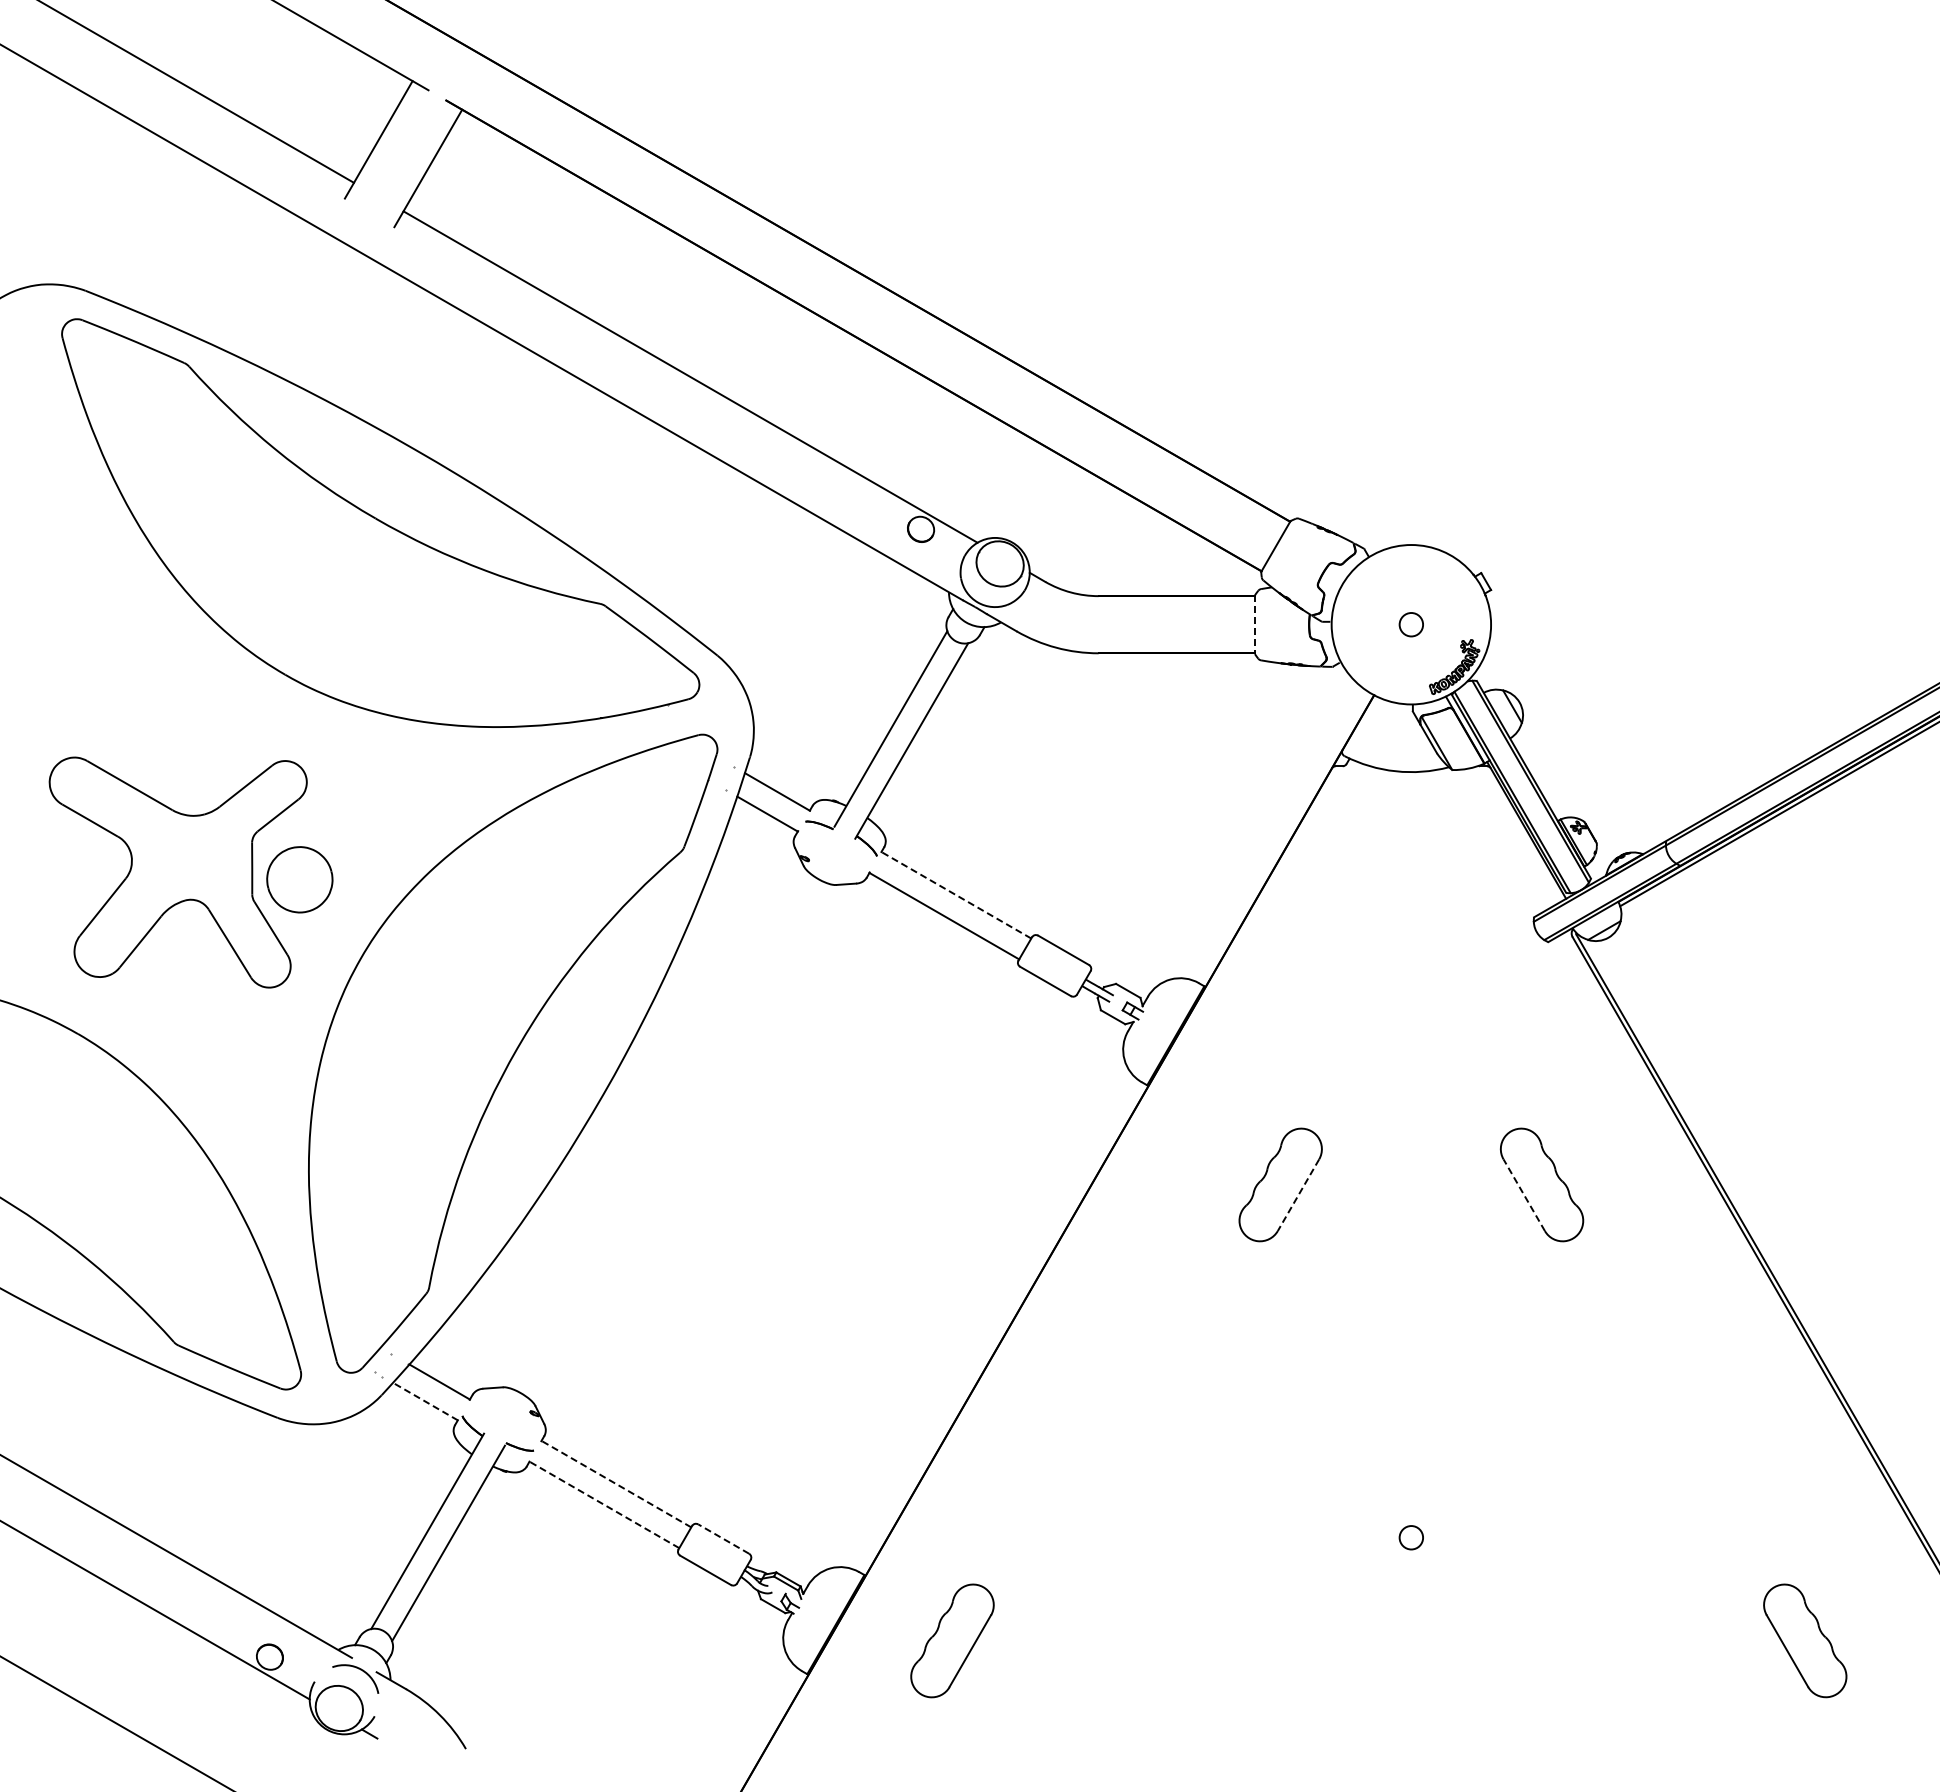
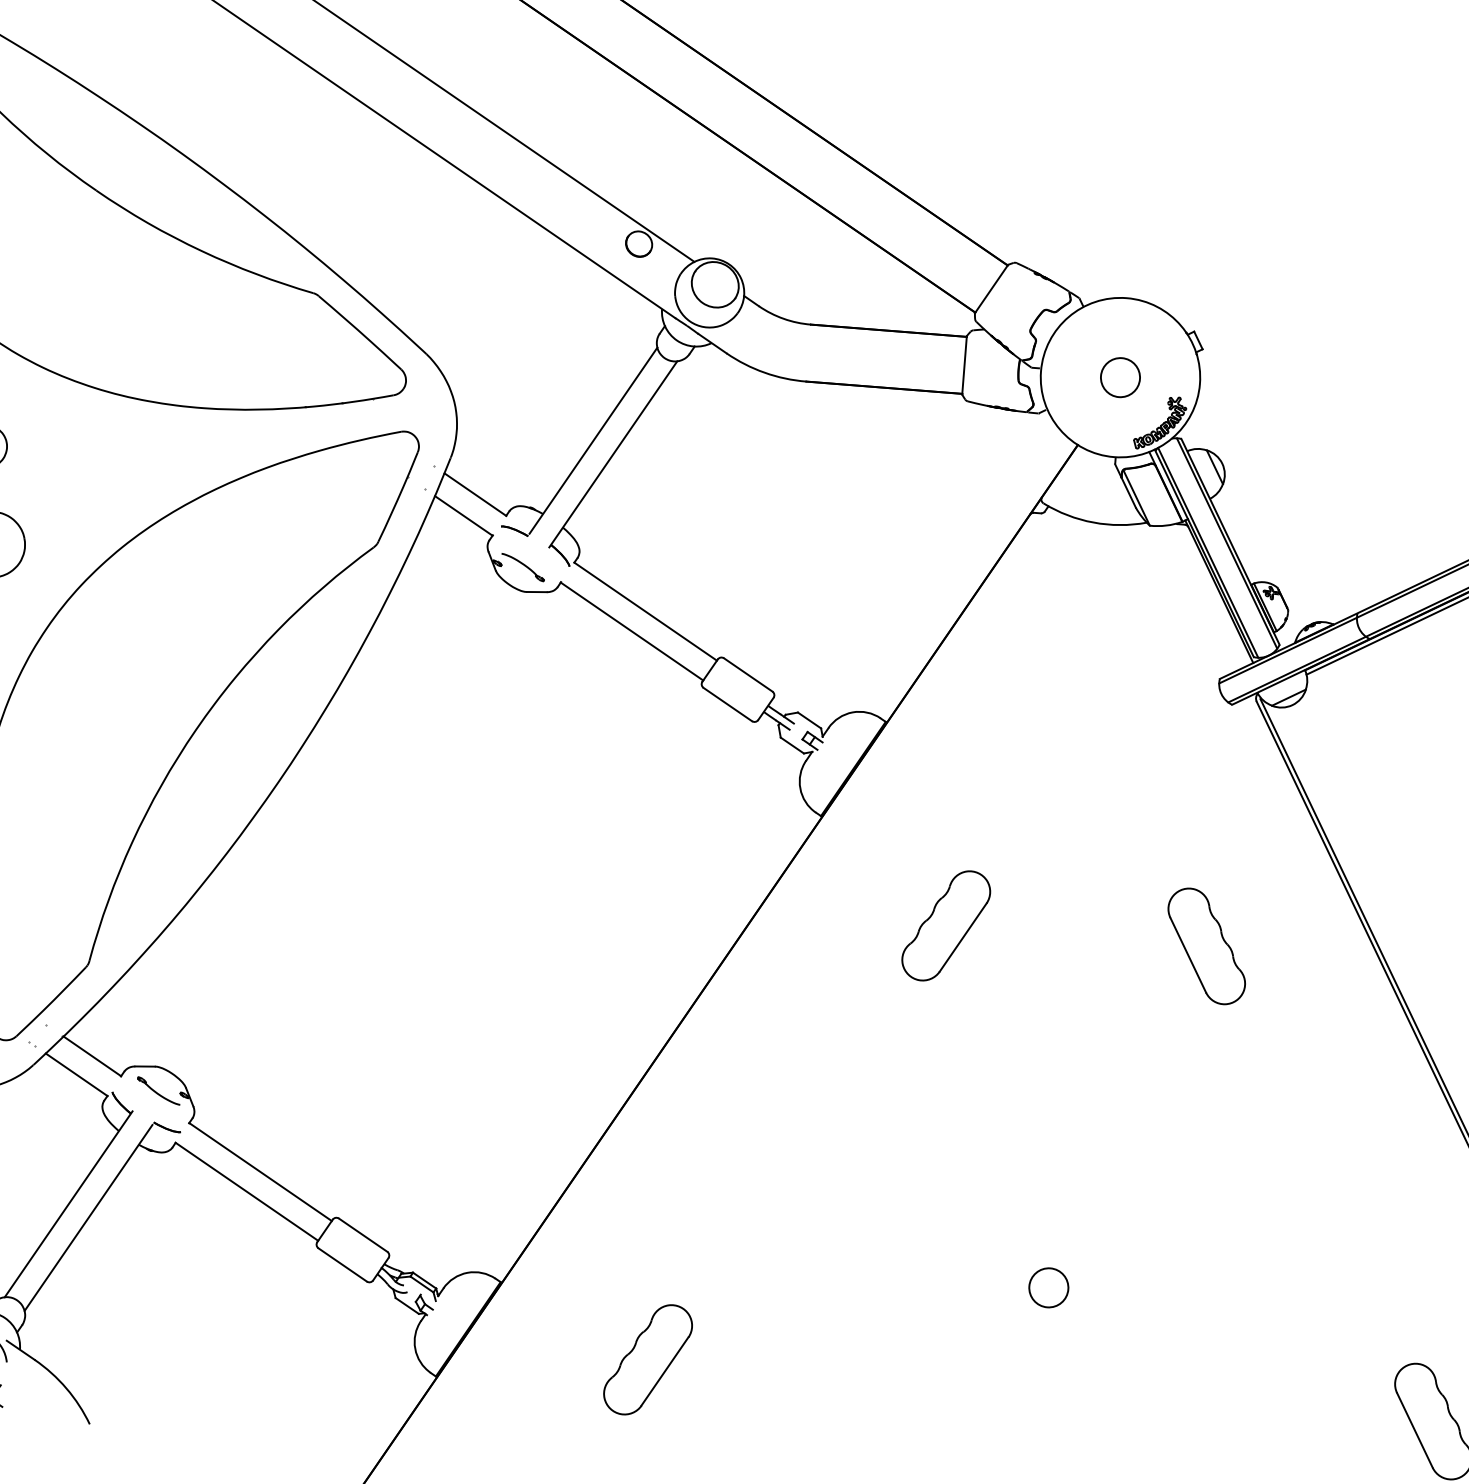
circle: (1410, 624) -> (1119, 377), size x1.67
line: (1254, 625) -> (964, 366), dashed -> solid
part: (830, 860) -> (522, 567), added
line: (955, 895) -> (644, 611), dashed -> solid
line: (1524, 1194) -> (1188, 954), dashed -> solid
line: (1298, 1195) -> (963, 937), dashed -> solid
line: (425, 1401) -> (76, 1074), dashed -> solid
part: (508, 1411) -> (158, 1091), added
line: (615, 1483) -> (259, 1171), dashed -> solid
line: (603, 1504) -> (246, 1191), dashed -> solid
circle: (1410, 1537) -> (1048, 1287), size x1.67
line: (723, 1538) -> (363, 1234), dashed -> solid
part: (952, 1640) -> (648, 1359), moved

